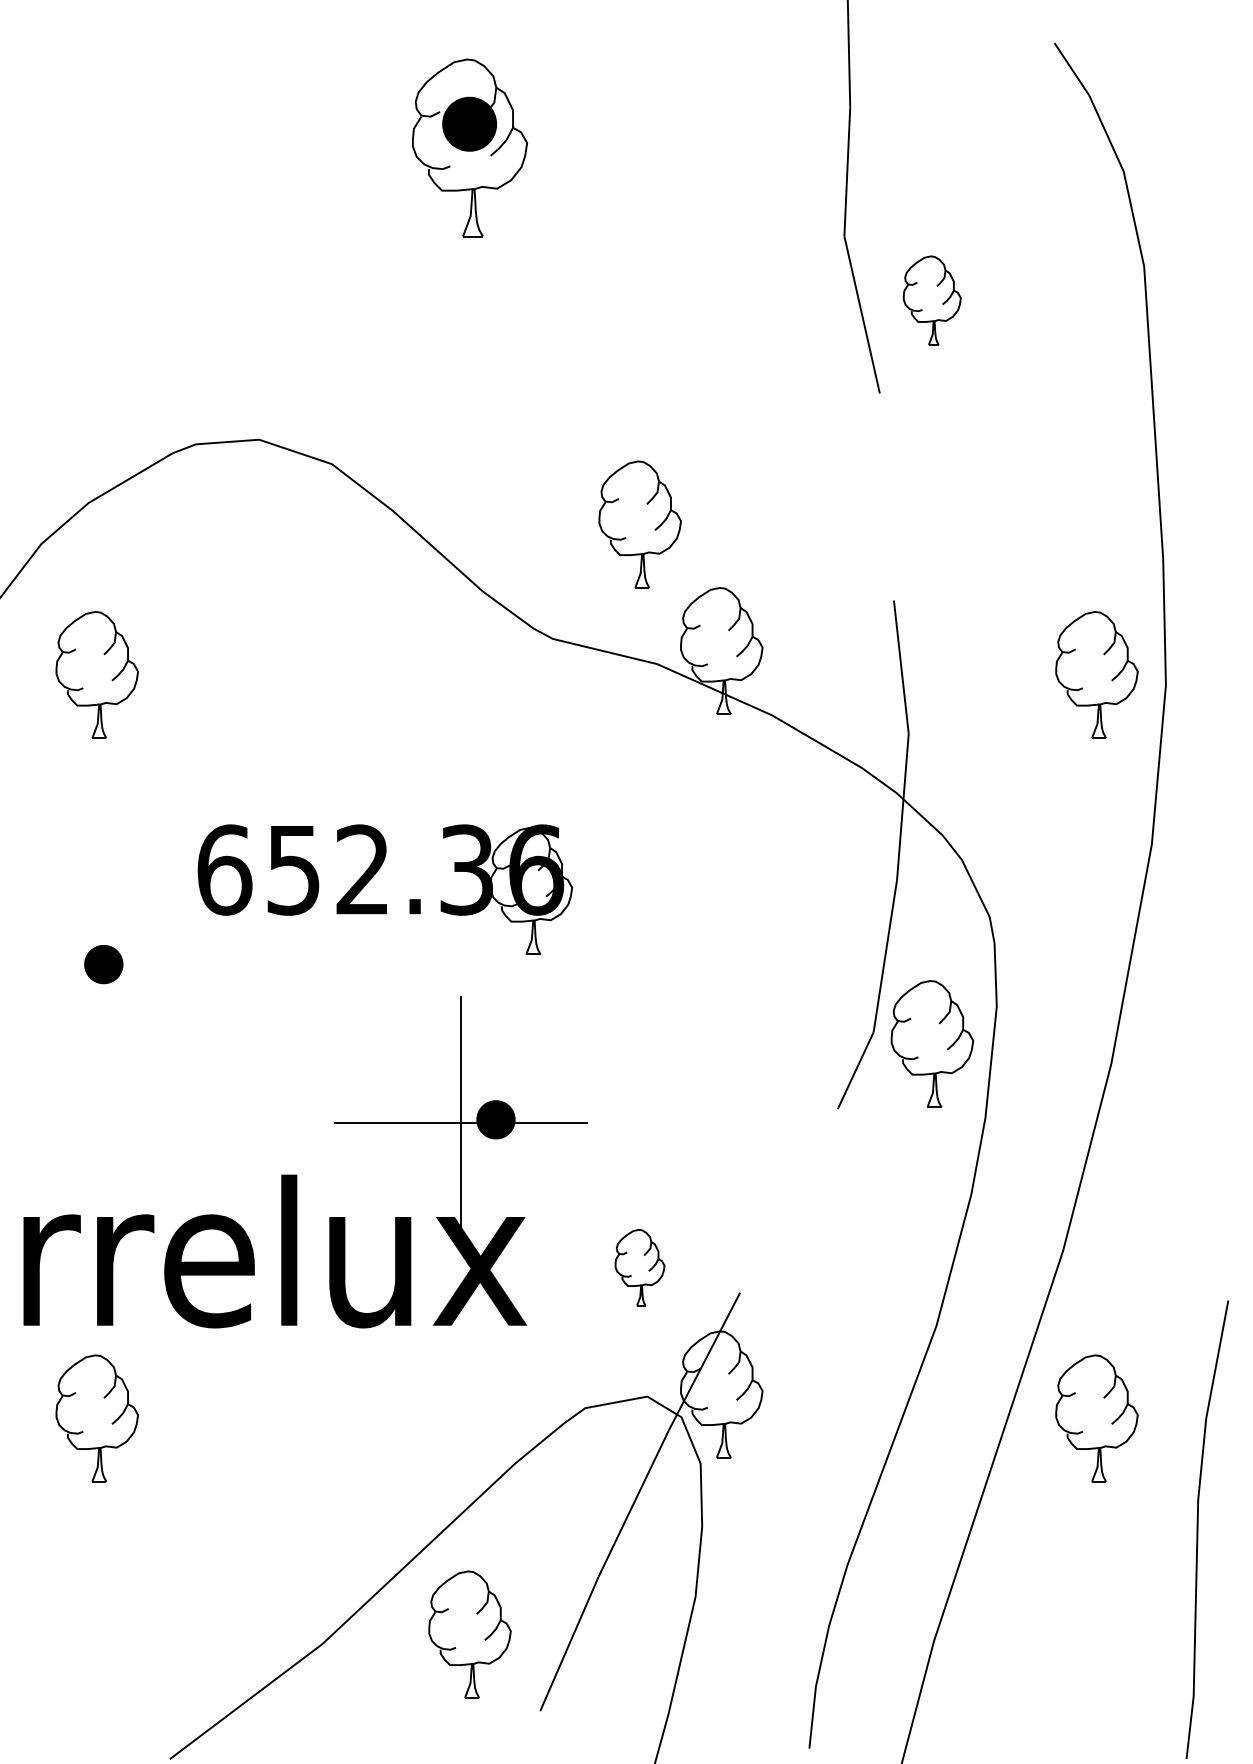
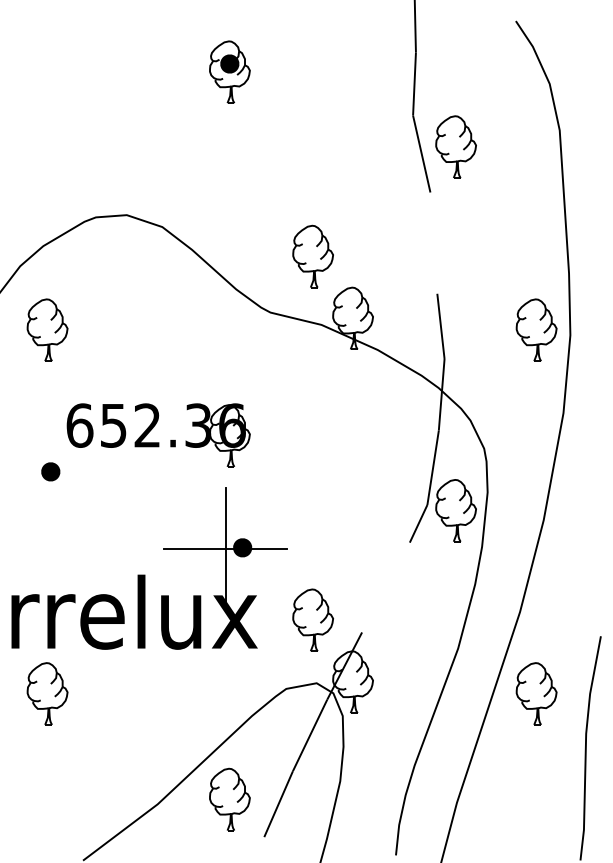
part: (469, 146) -> (229, 71), size x0.71
part: (931, 299) -> (455, 146), size x1.43
part: (385, 904) -> (158, 442), moved
part: (638, 1266) -> (312, 619), size x1.67

